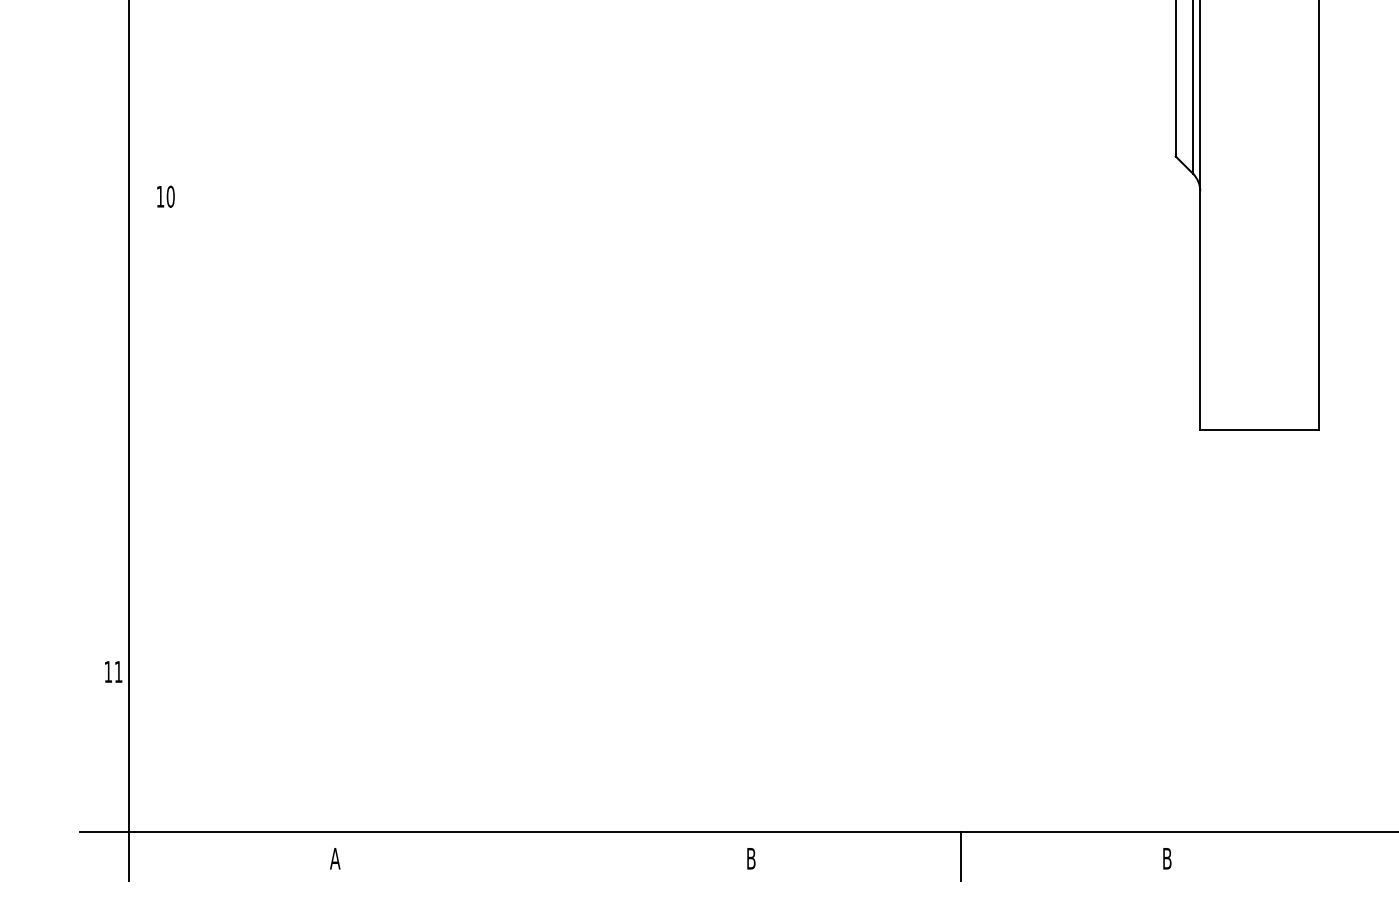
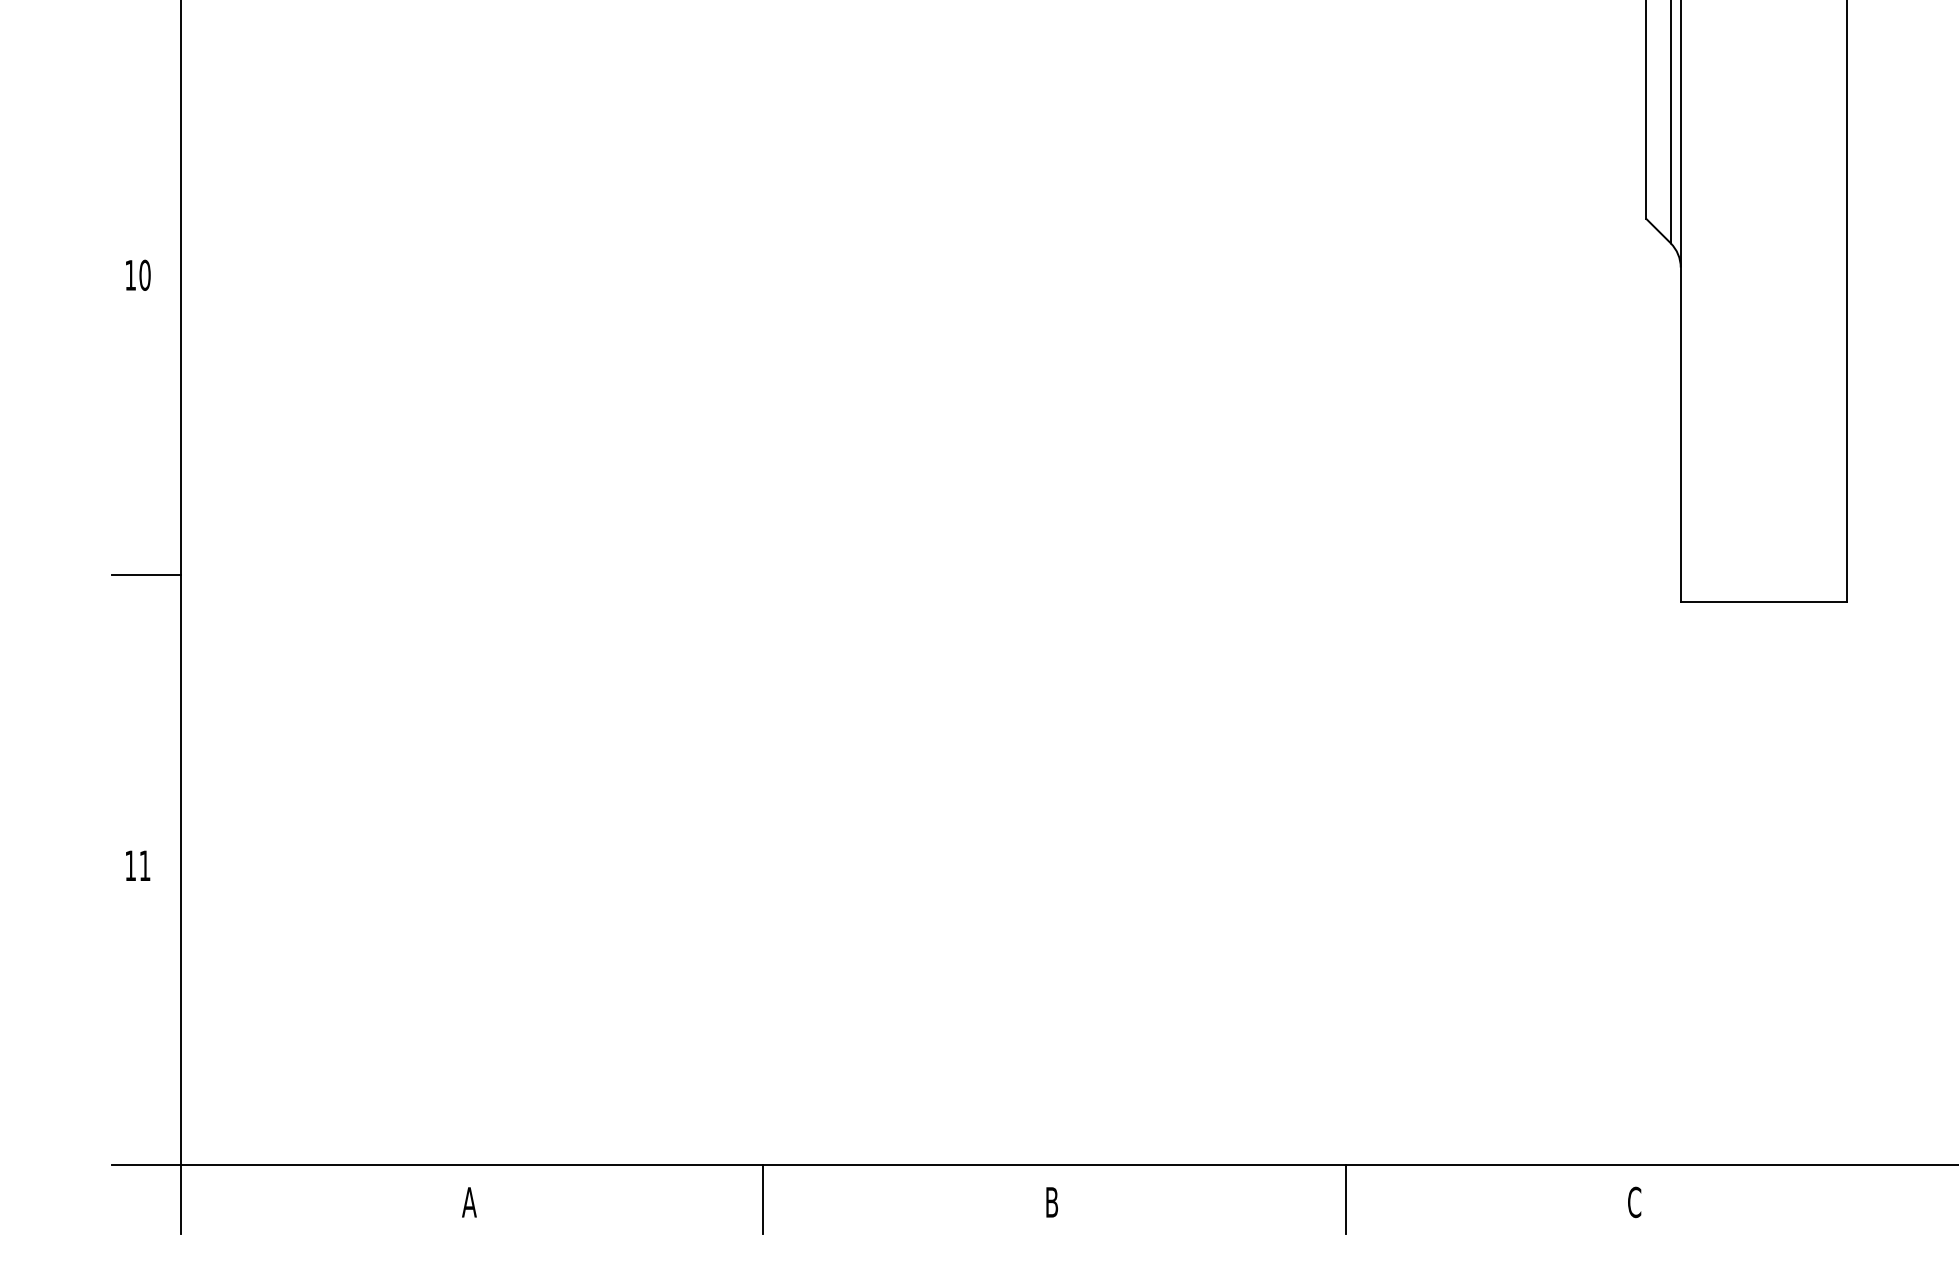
text: (166, 196) -> (138, 274), moved
line: (104, 410) -> (146, 574), added
text: (113, 671) -> (138, 865), moved
line: (545, 856) -> (763, 1199), added
text: (1167, 858) -> (1634, 1202), B -> C

